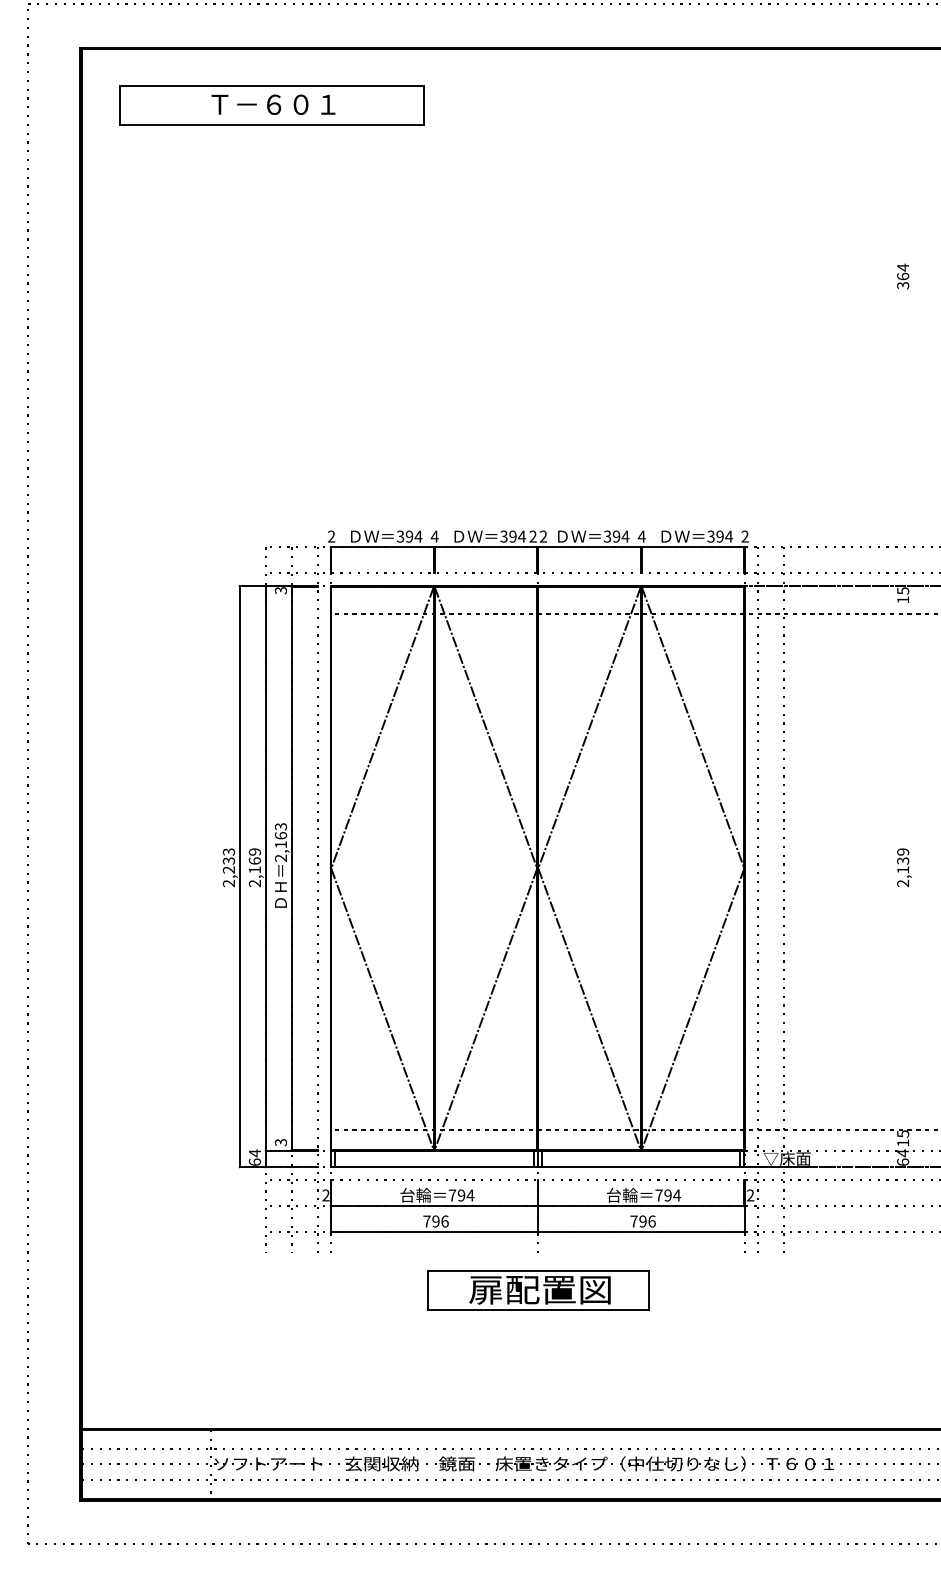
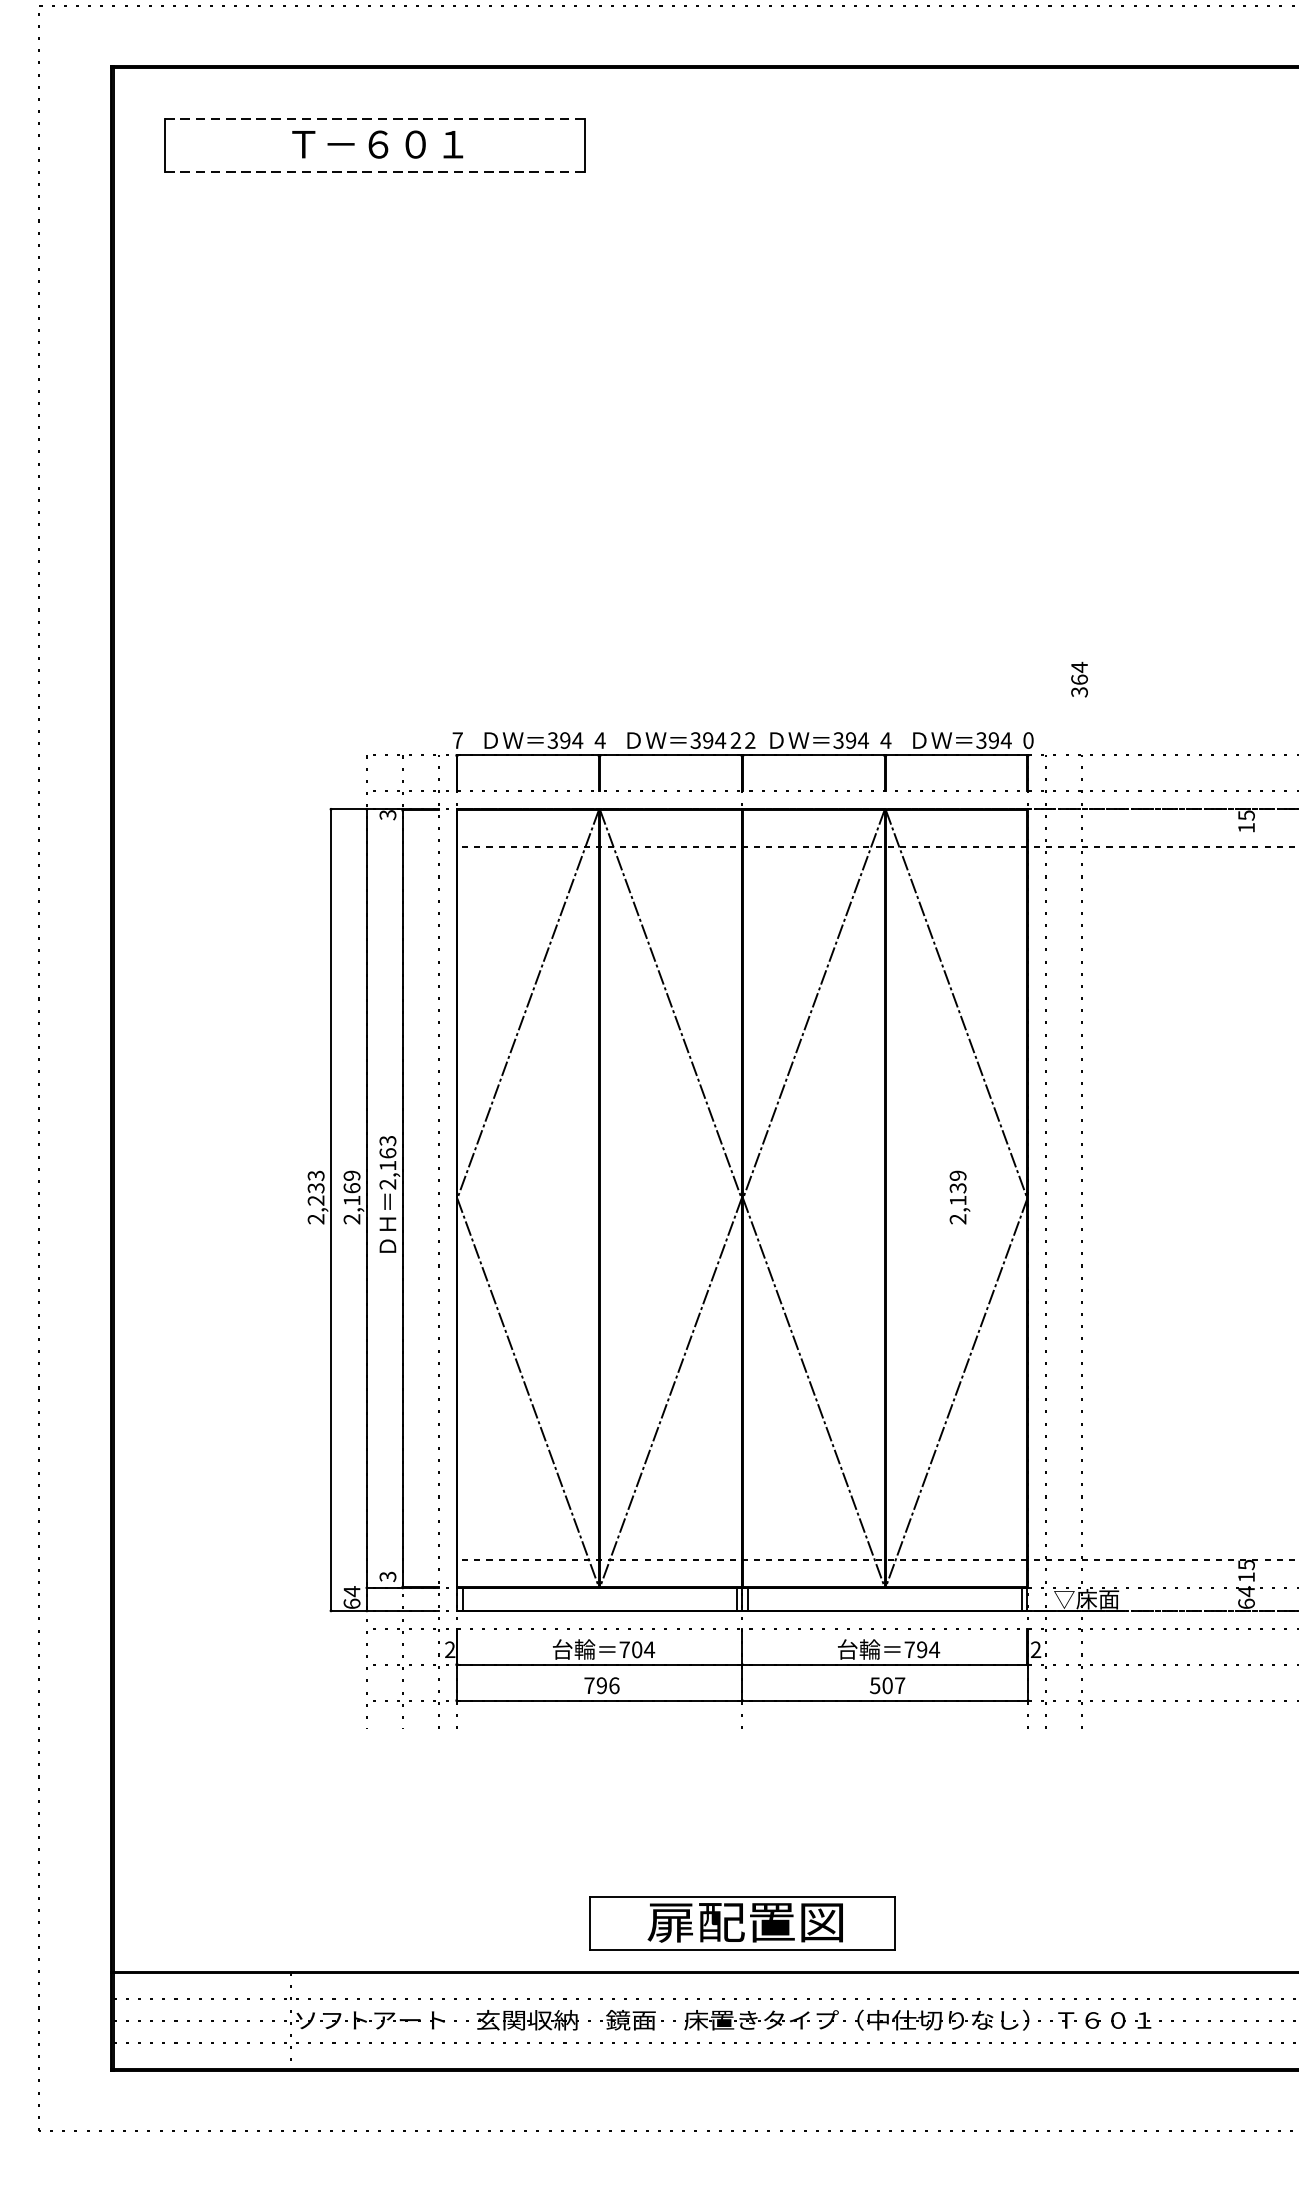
line: (271, 85) -> (374, 118), solid -> dashed
line: (271, 124) -> (374, 171), solid -> dashed
text: (903, 276) -> (1080, 679), moved
text: (331, 536) -> (457, 740), 2 -> 7
text: (744, 536) -> (1027, 740), 2 -> 0
text: (904, 867) -> (960, 1197), moved
text: (461, 1195) -> (637, 1649), 794 -> 704
text: (642, 1221) -> (886, 1685), 796 -> 507
part: (538, 1290) -> (743, 1923), moved

